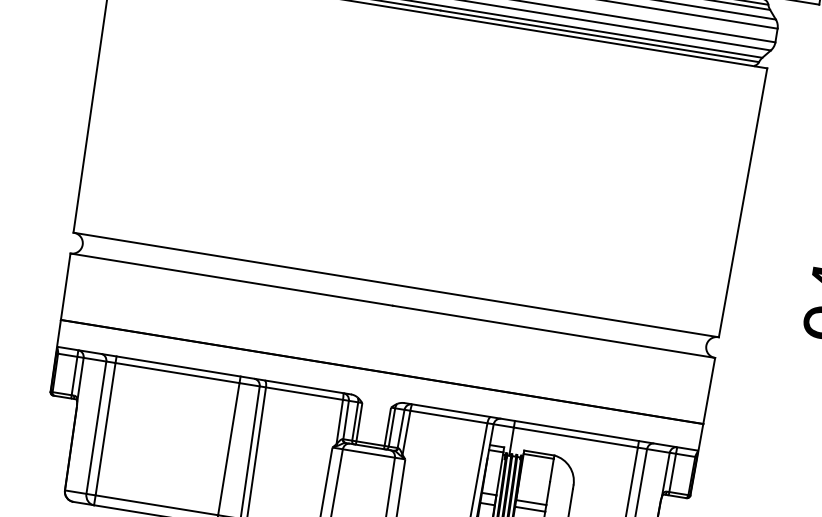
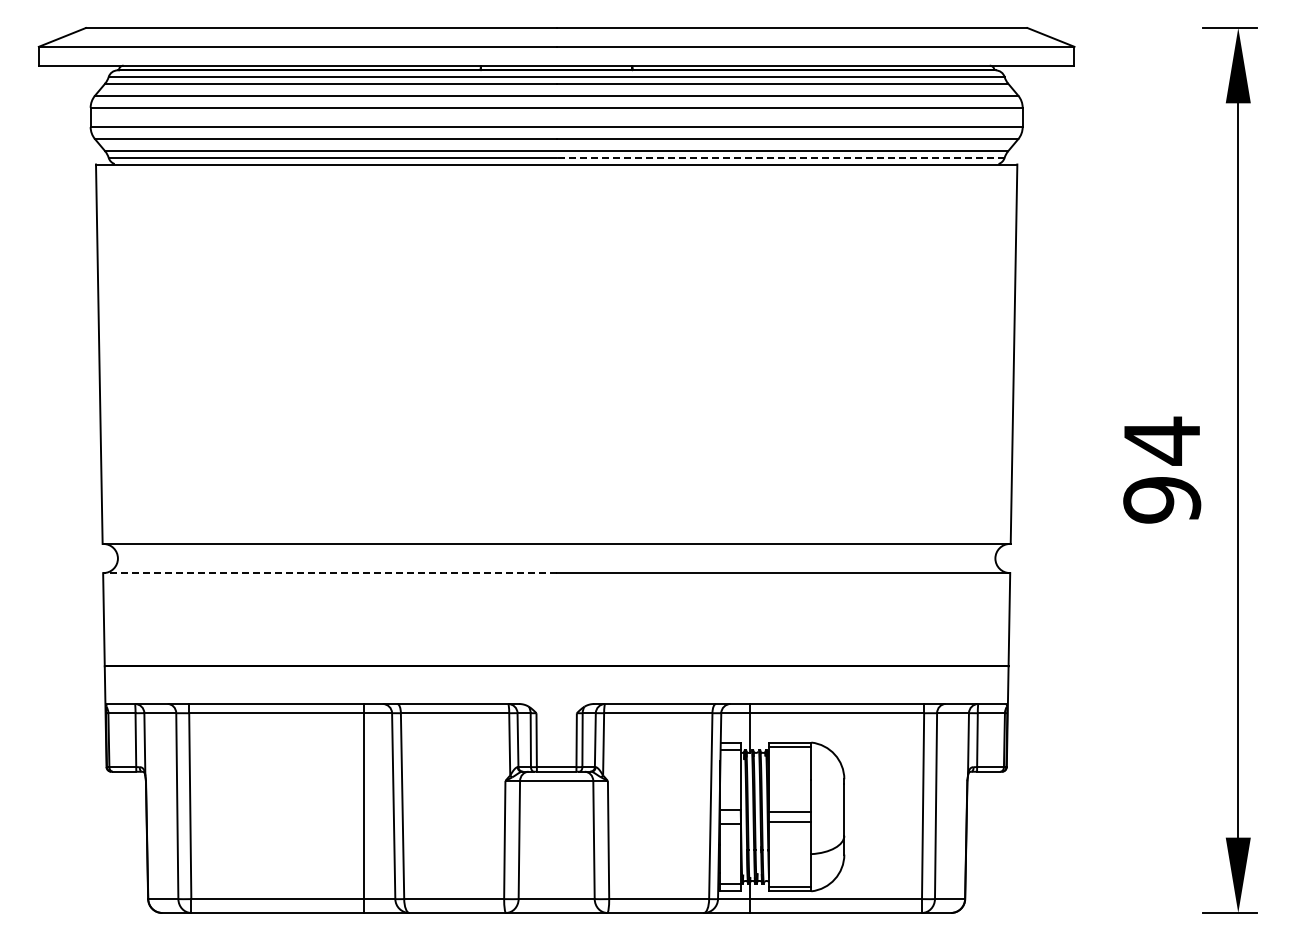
line: (599, 36) -> (780, 157), solid -> dashed
line: (231, 279) -> (329, 573), solid -> dashed

